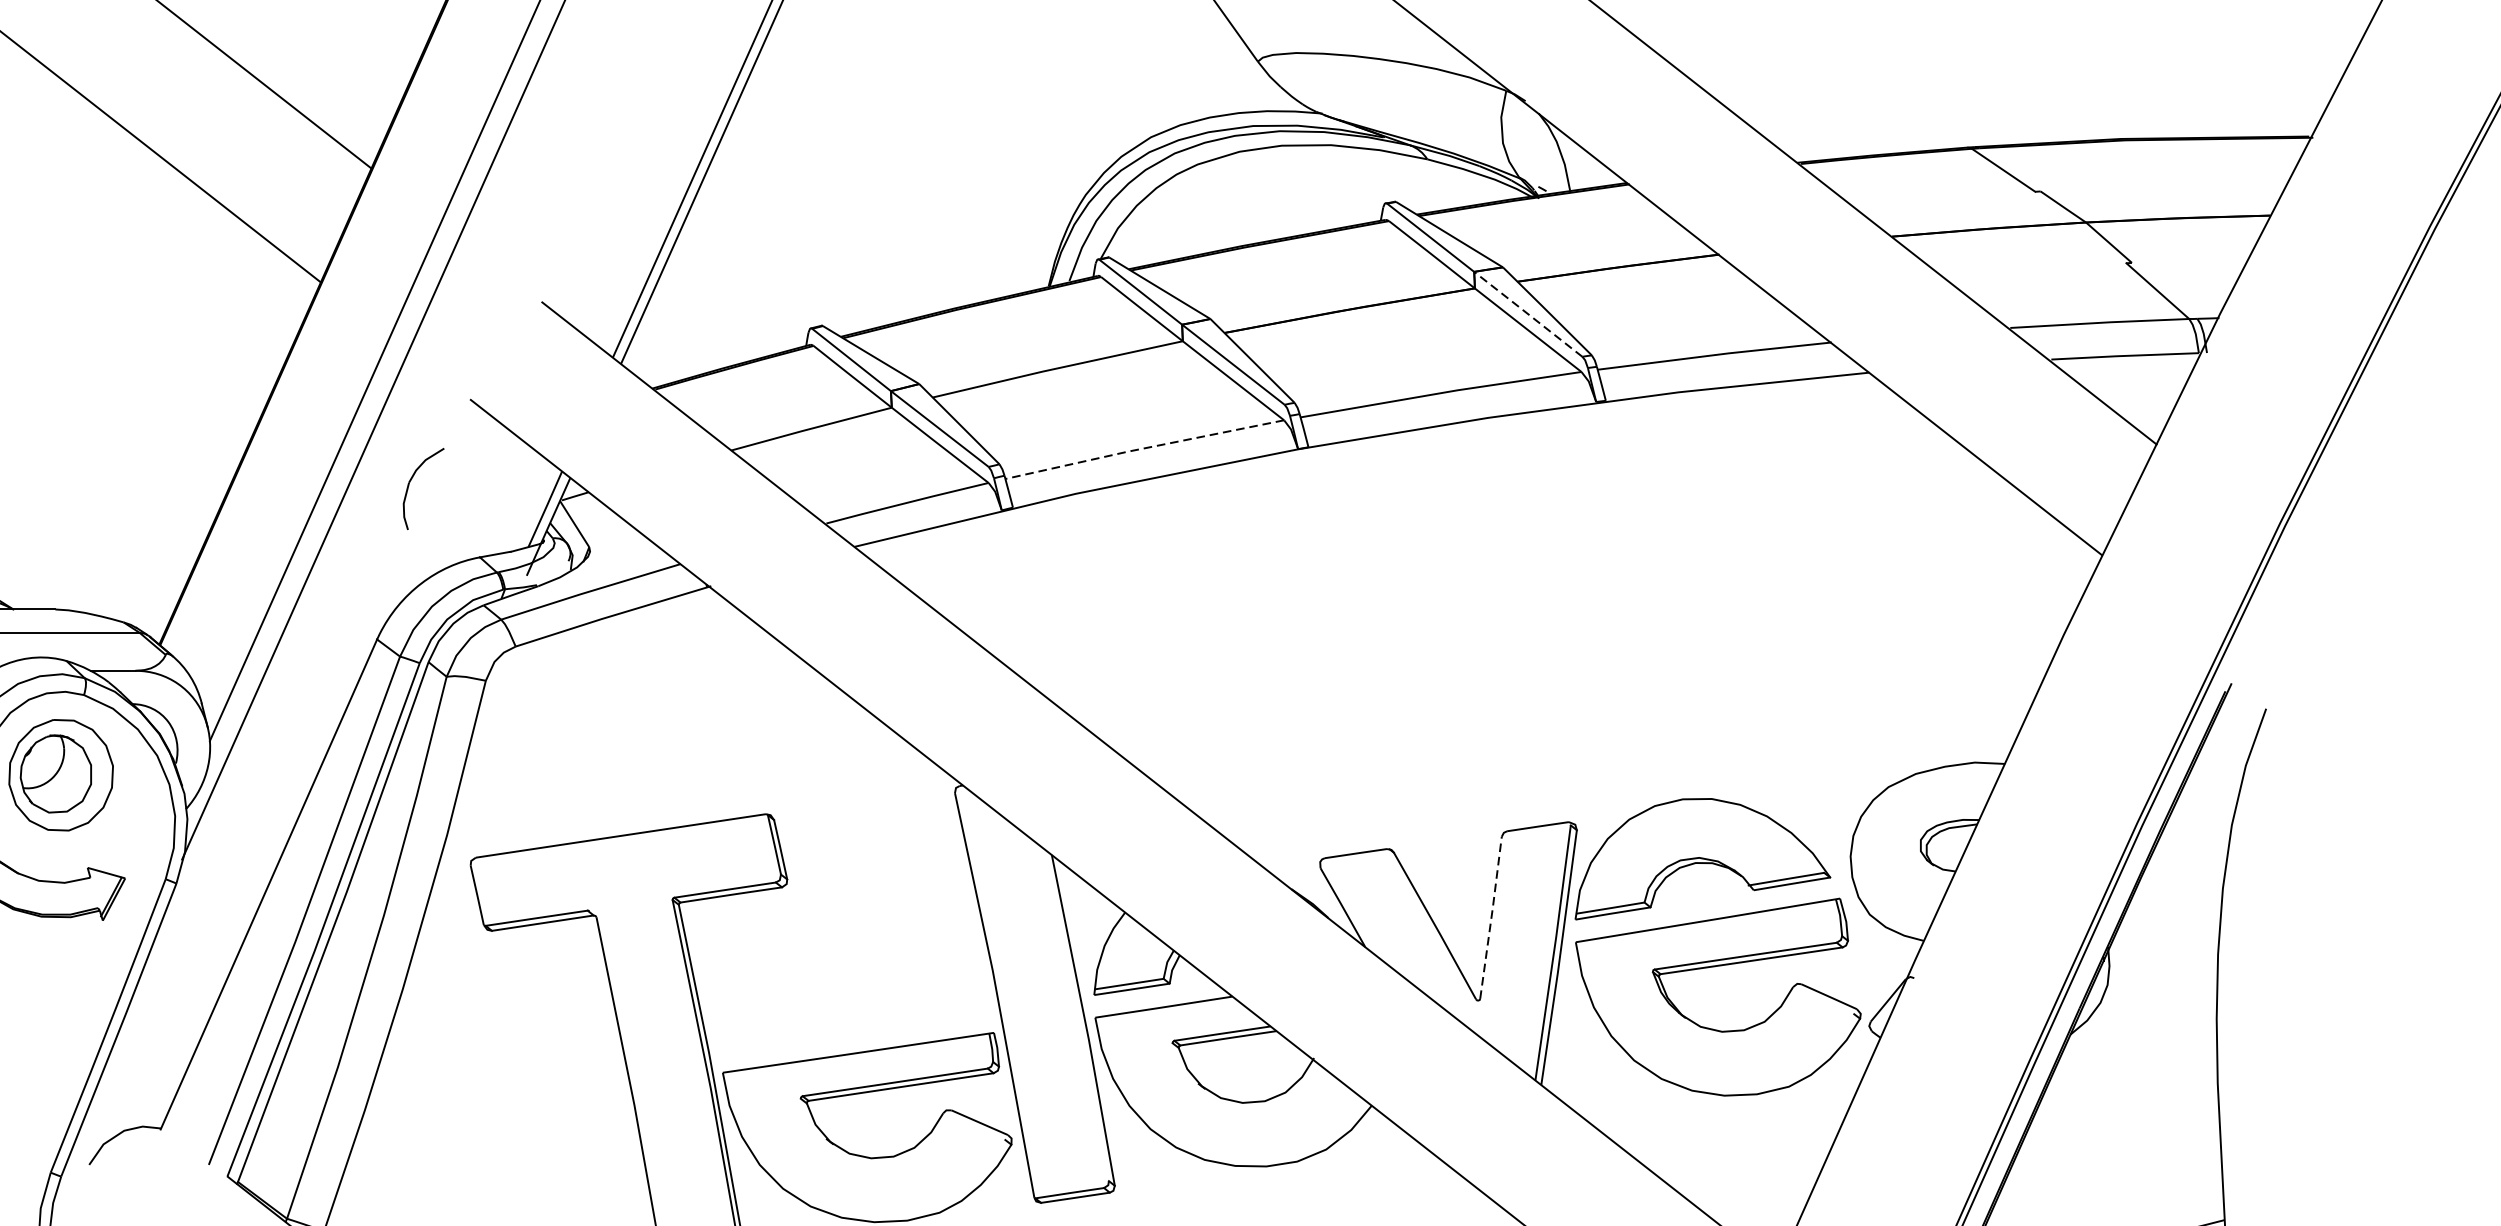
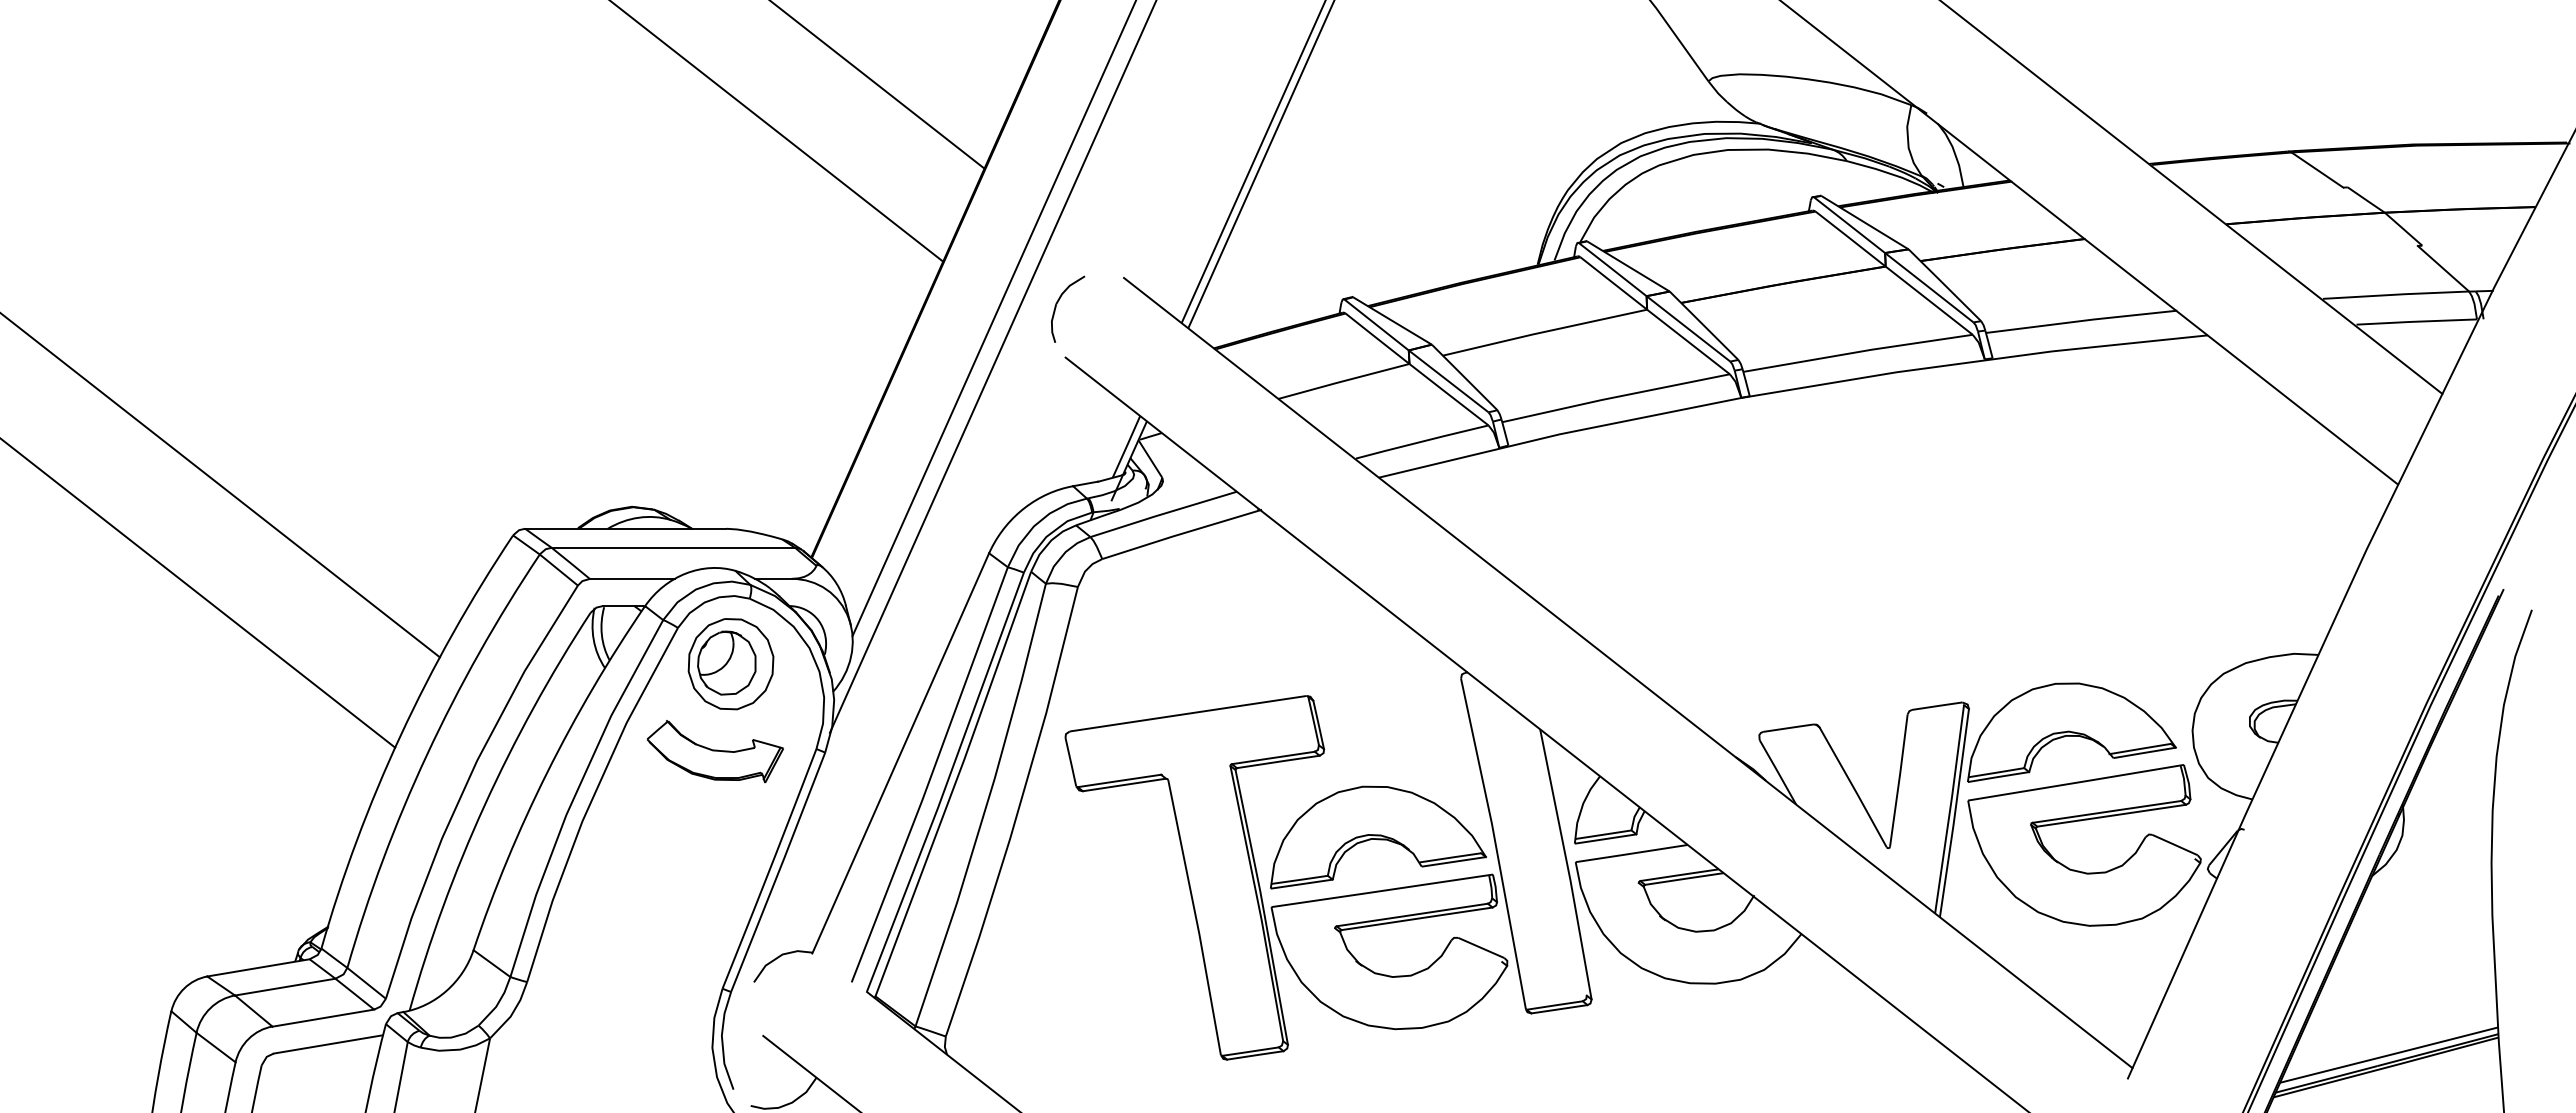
line: (1527, 314) -> (1928, 287), dashed -> solid
line: (1142, 448) -> (1614, 397), dashed -> solid
part: (411, 480) -> (1058, 302), moved
line: (1491, 916) -> (1899, 779), dashed -> solid
part: (853, 987) -> (1378, 837), added

